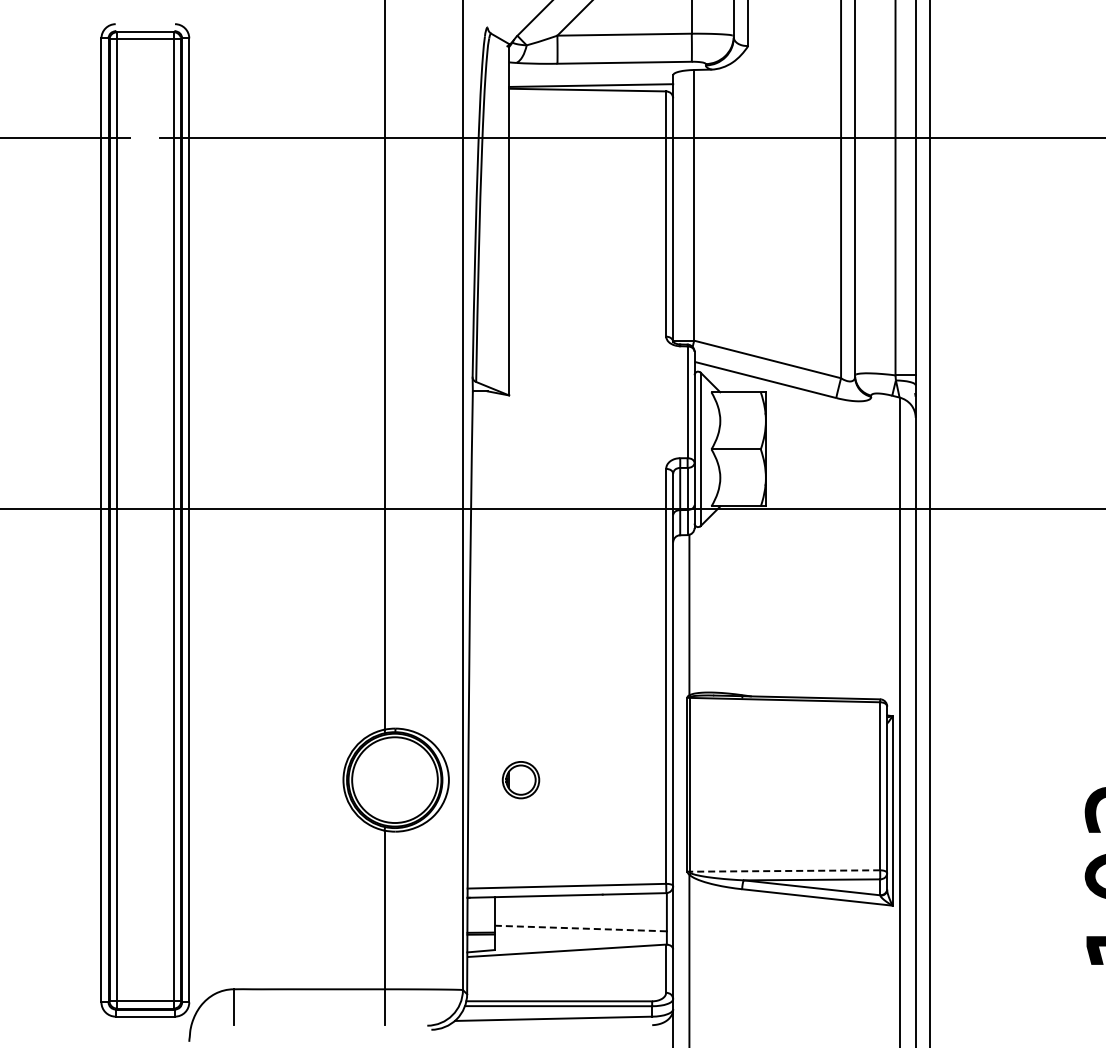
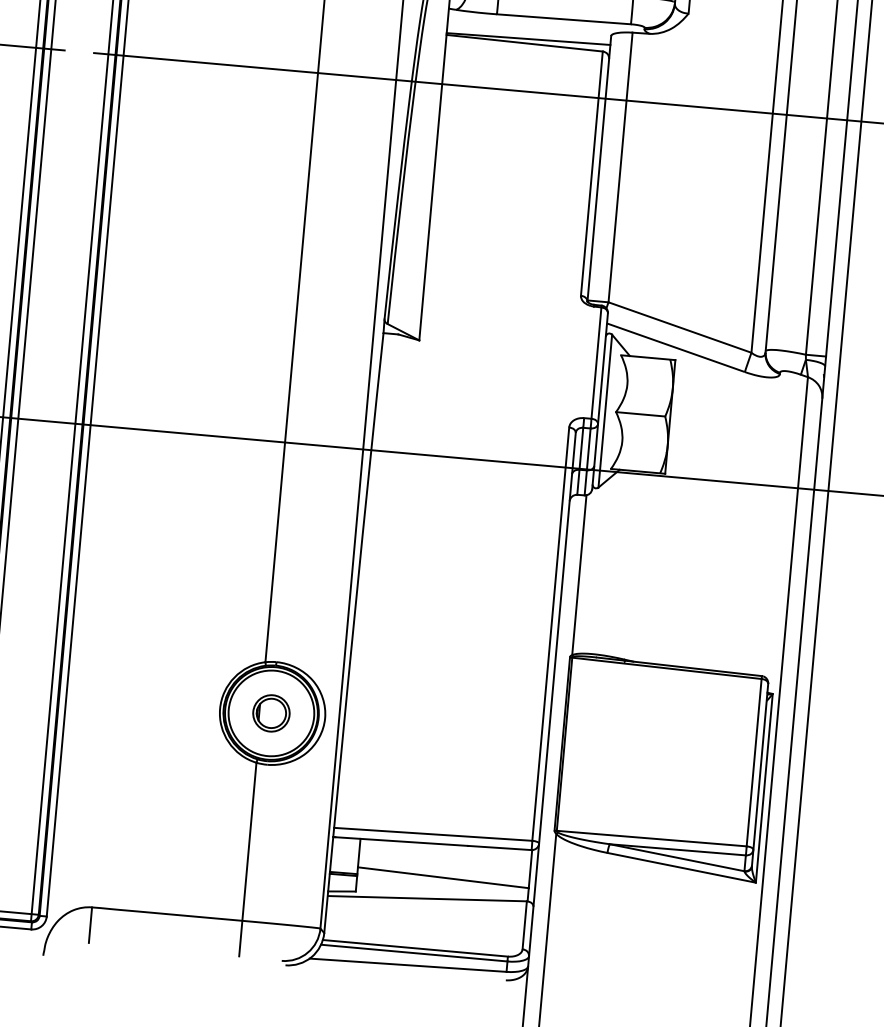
part: (520, 780) -> (270, 713), moved
line: (784, 871) -> (651, 839), dashed -> solid
line: (581, 928) -> (444, 877), dashed -> solid

